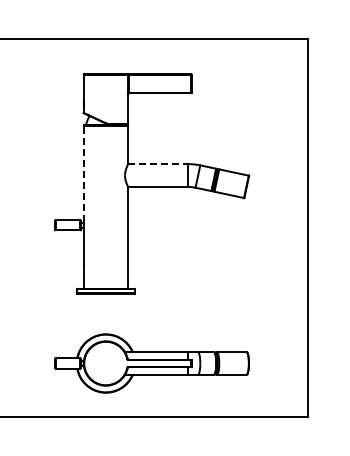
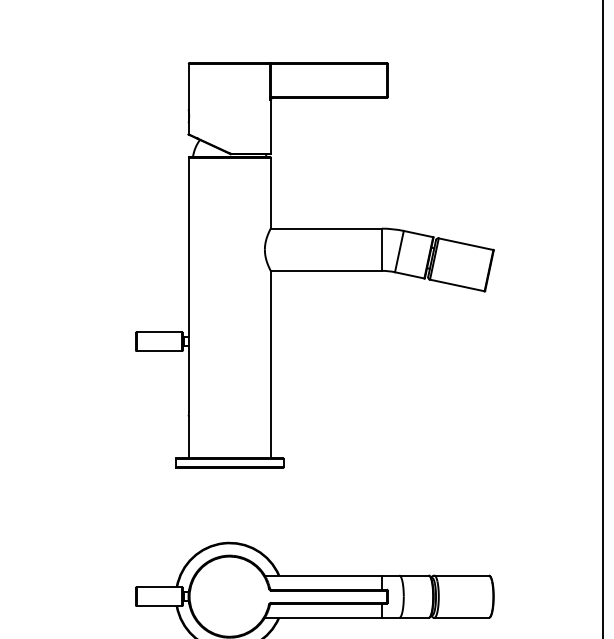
line: (158, 164) -> (326, 229), dashed -> solid
line: (83, 173) -> (188, 245), dashed -> solid

